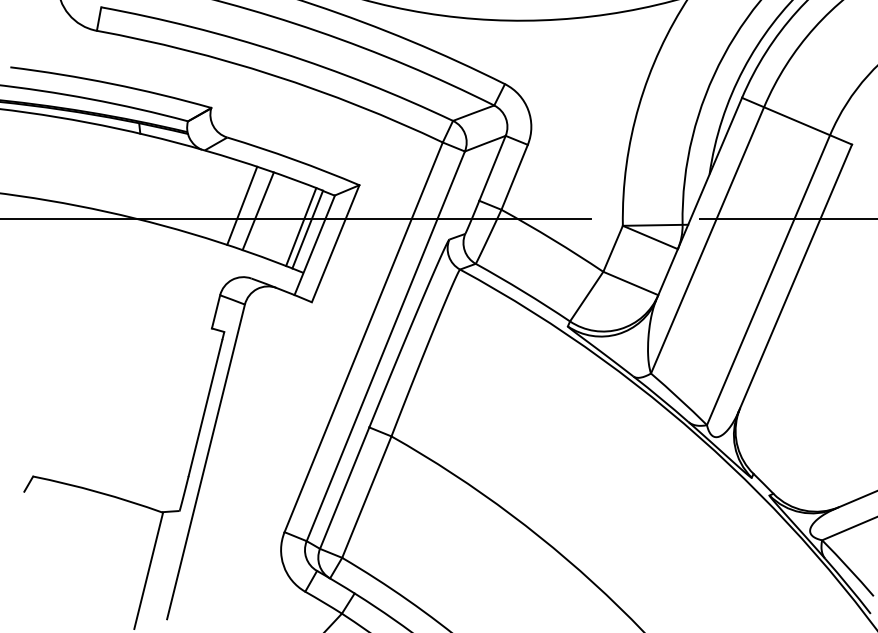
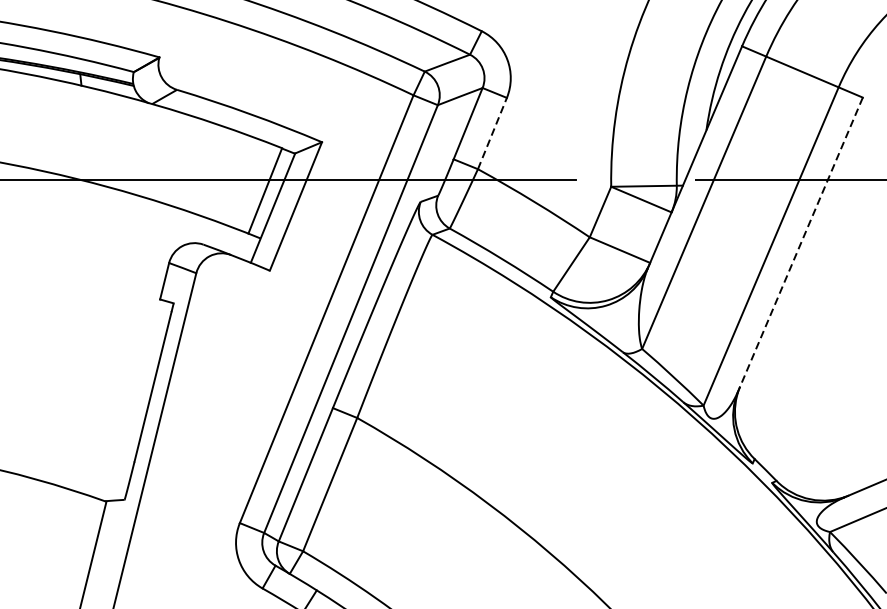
line: (514, 176) -> (492, 132), solid -> dashed
line: (242, 205) -> (193, 164), removed
line: (257, 211) -> (210, 171), removed
line: (301, 227) -> (258, 188), removed
line: (795, 278) -> (800, 244), solid -> dashed

